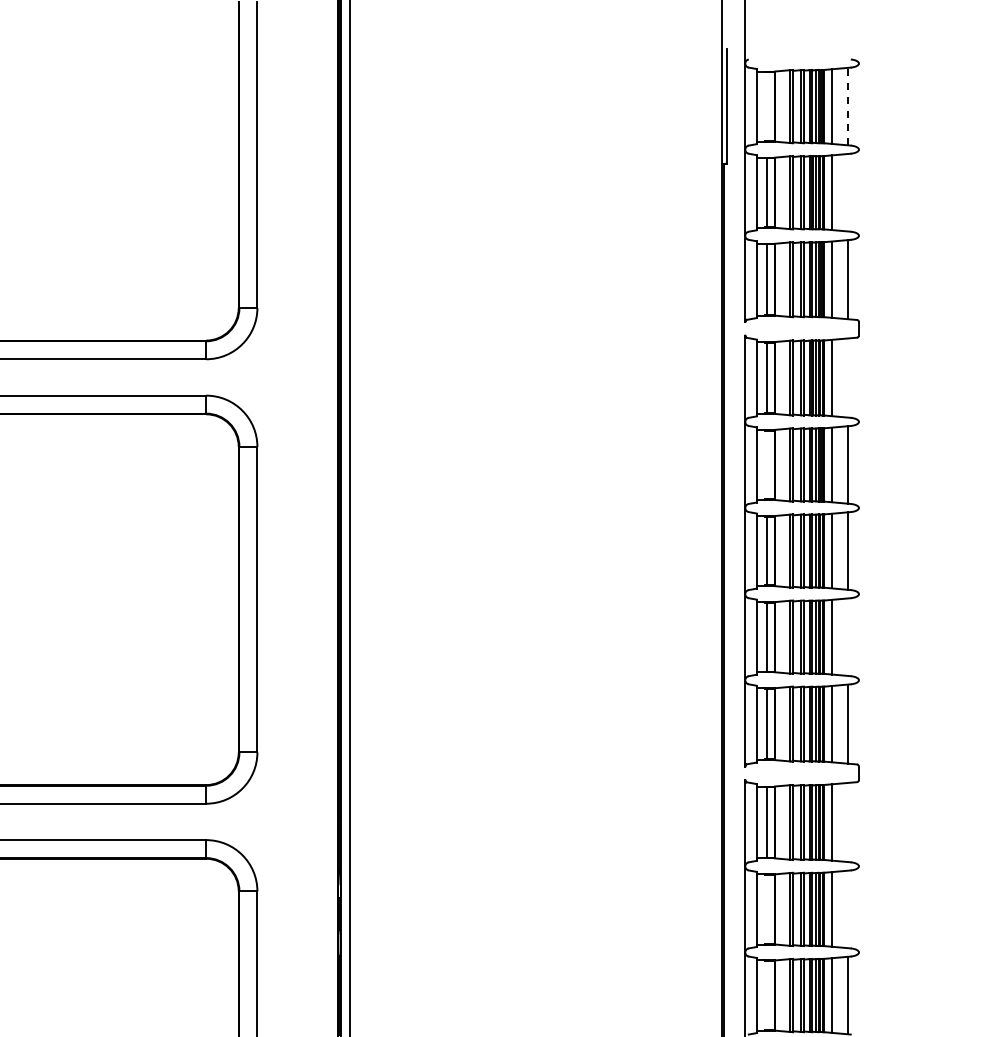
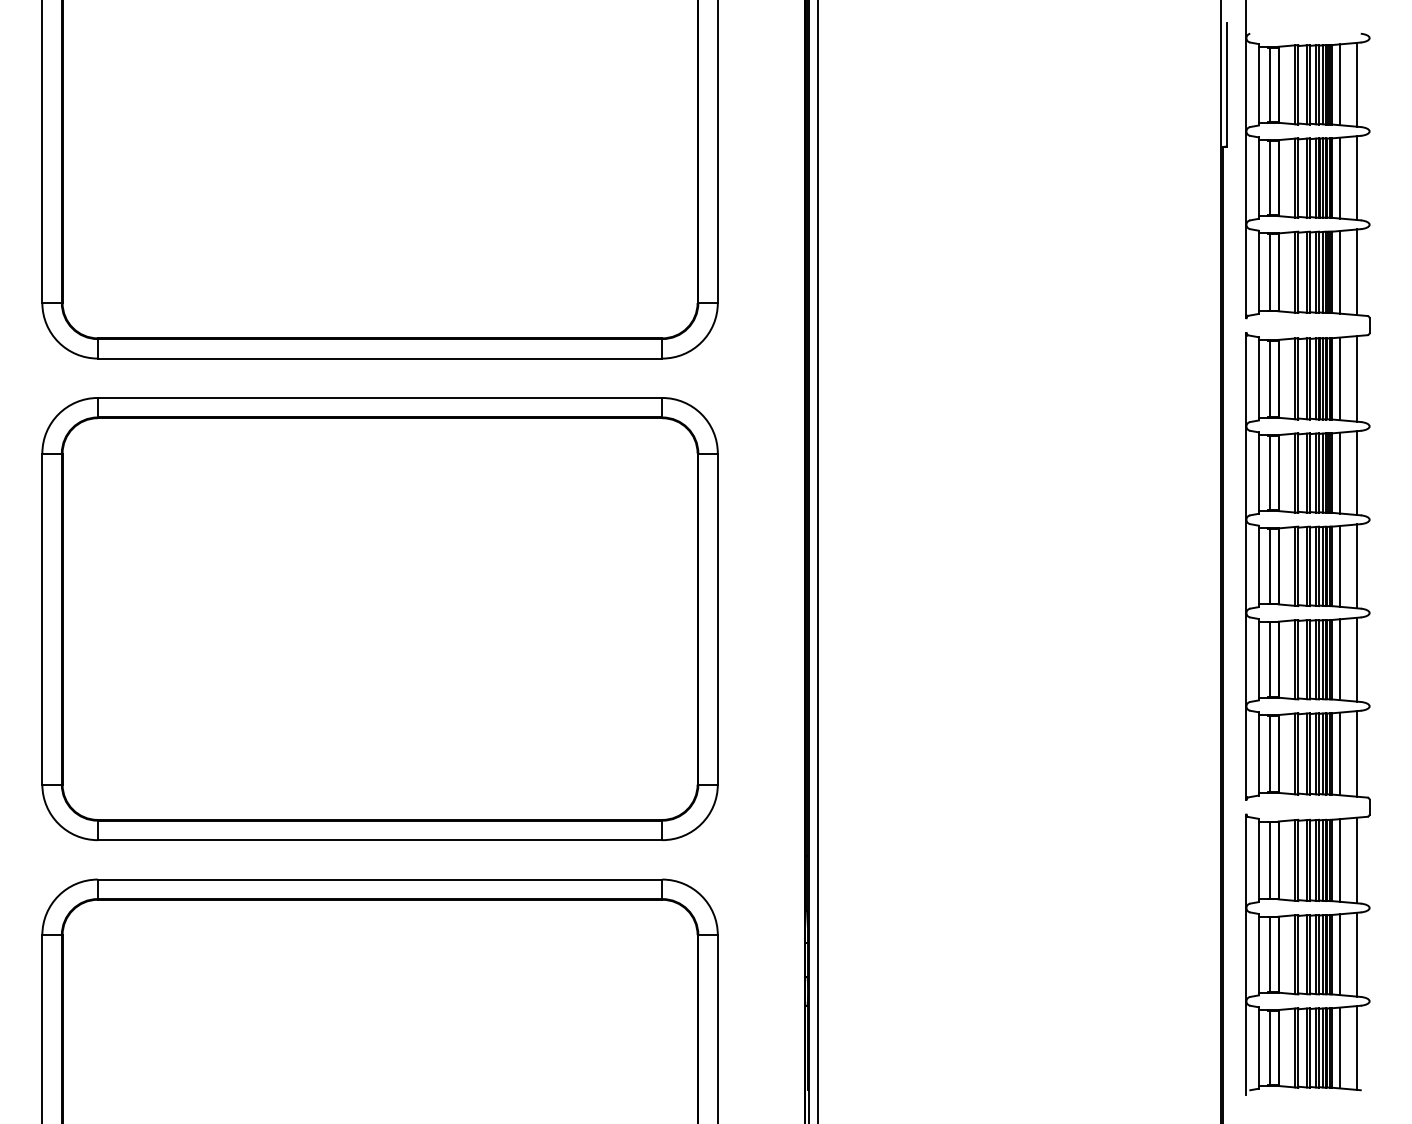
line: (767, 106) -> (1270, 84), added
line: (847, 106) -> (1357, 84), dashed -> solid
line: (847, 193) -> (1357, 178), added
line: (847, 377) -> (1357, 378), added
line: (767, 464) -> (1270, 472), added
line: (847, 637) -> (1357, 659), added
line: (847, 822) -> (1357, 860), added
line: (767, 909) -> (1270, 954), added
line: (847, 909) -> (1357, 954), added
line: (767, 995) -> (1270, 1047), added

